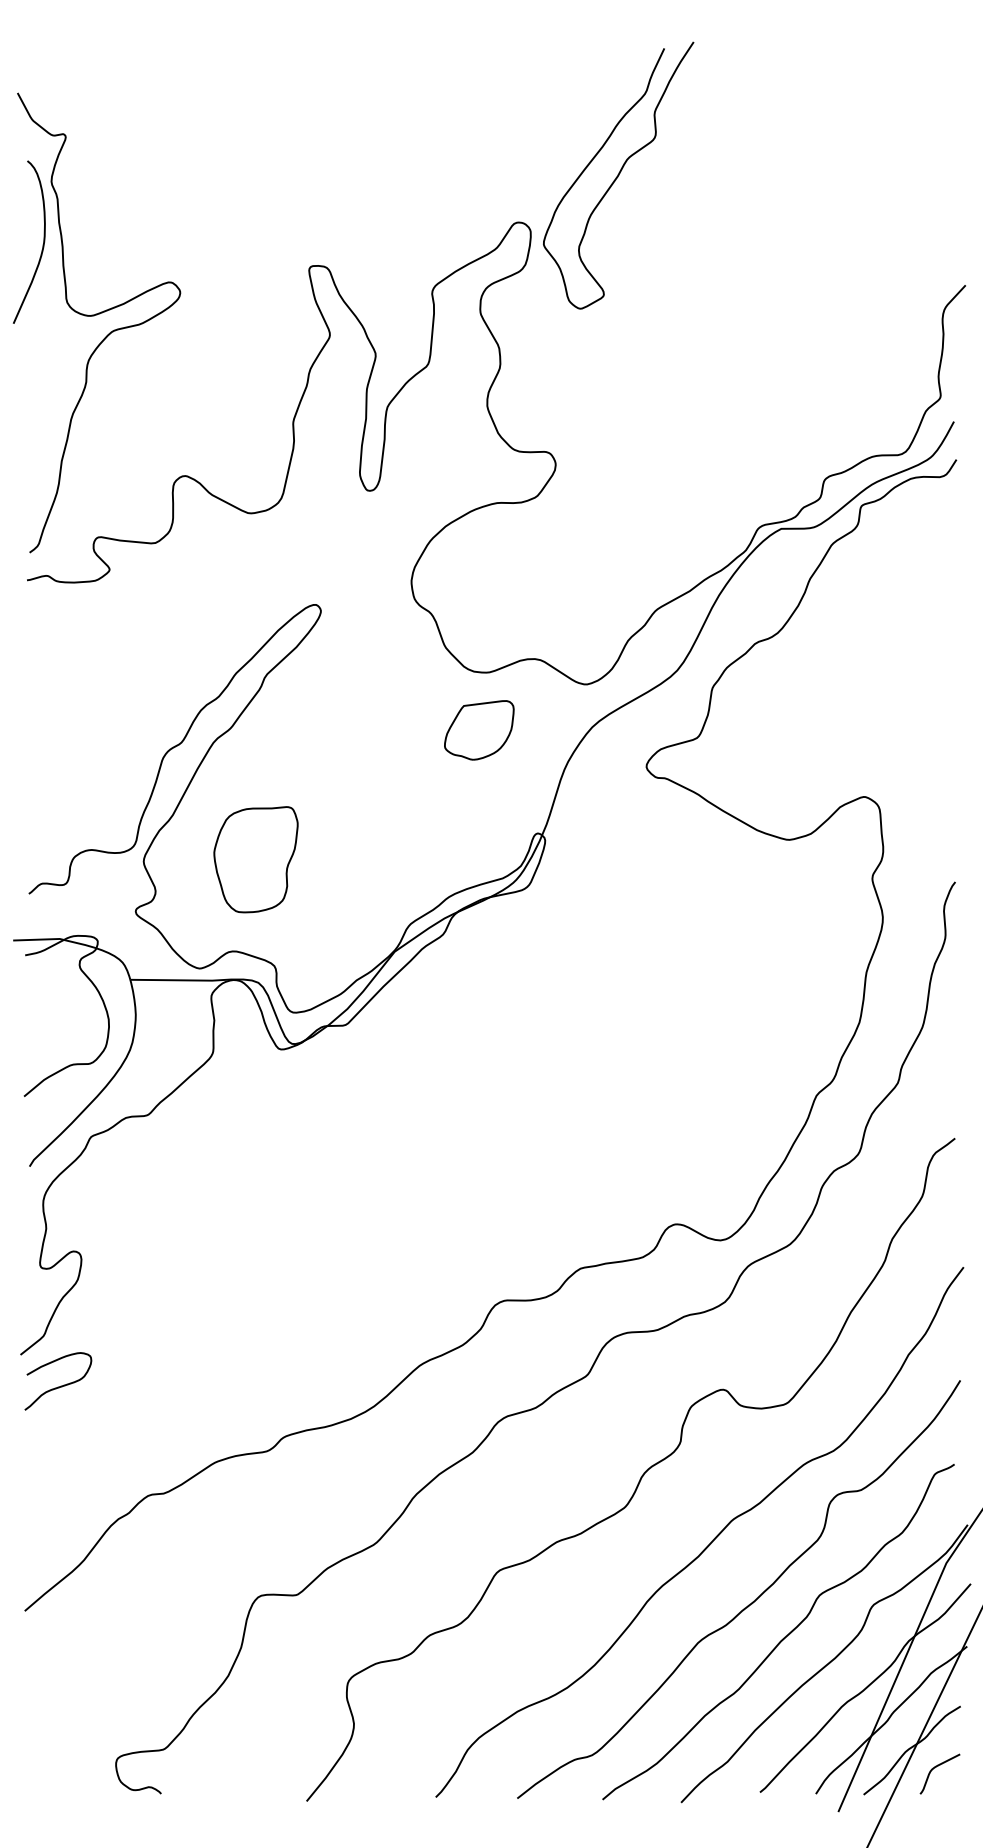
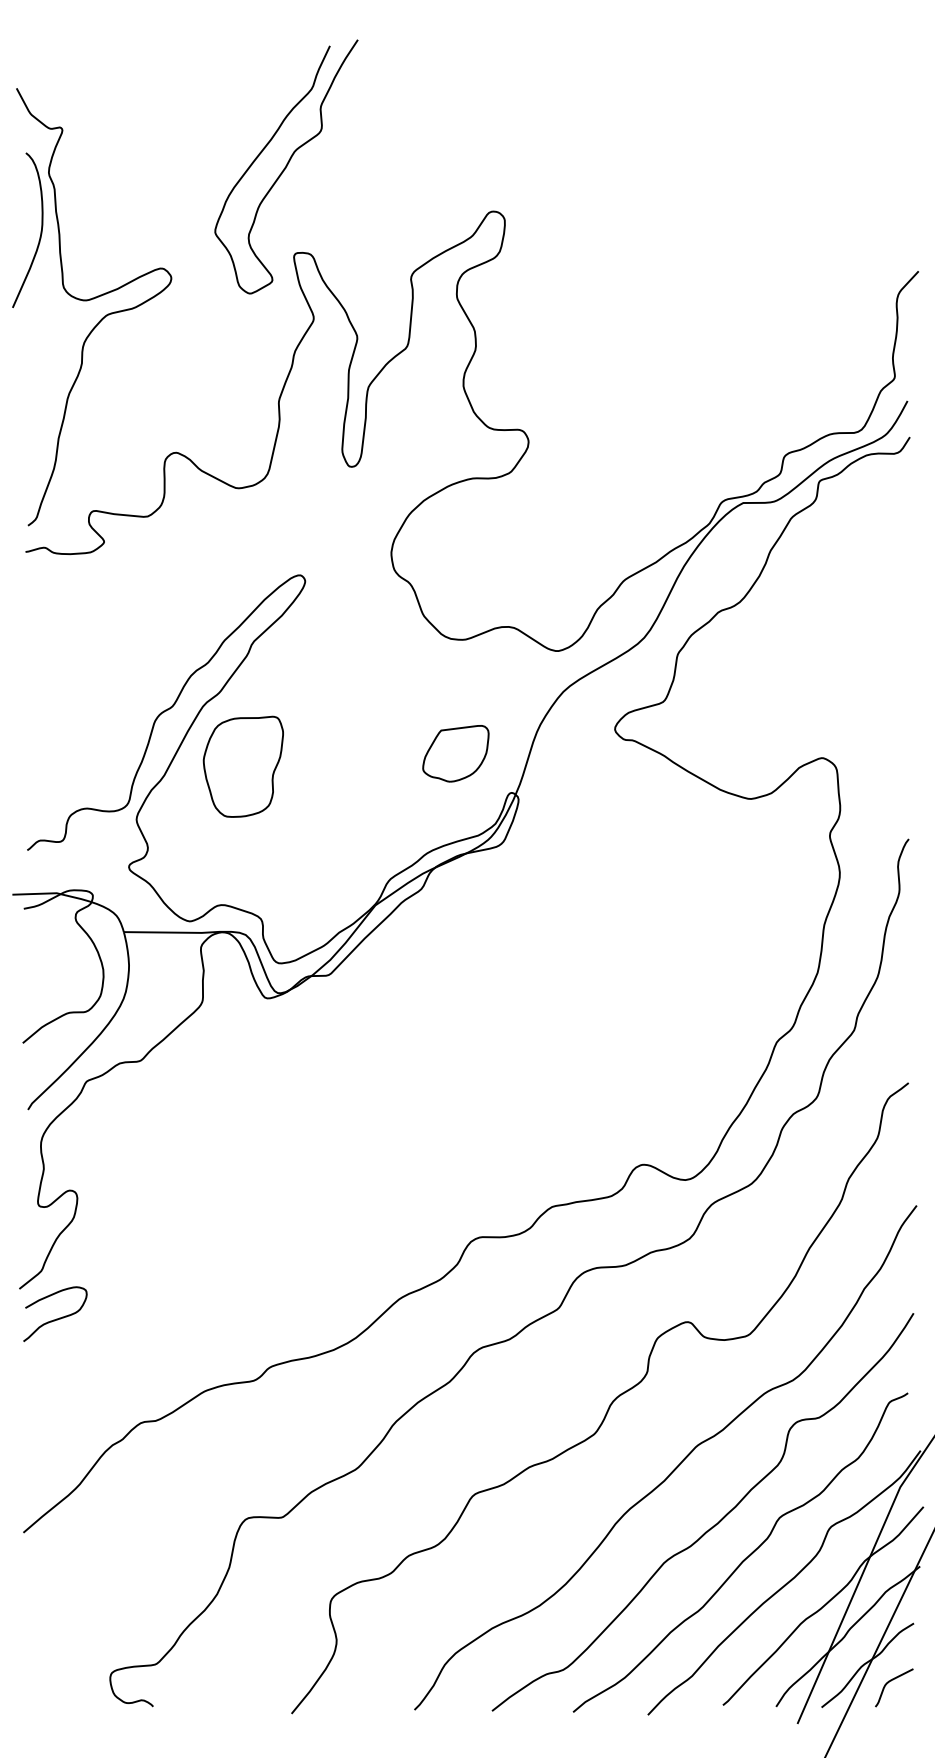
curve: (618, 175) -> (286, 166), moved
part: (478, 730) -> (455, 753), moved
part: (255, 859) -> (242, 766), moved

